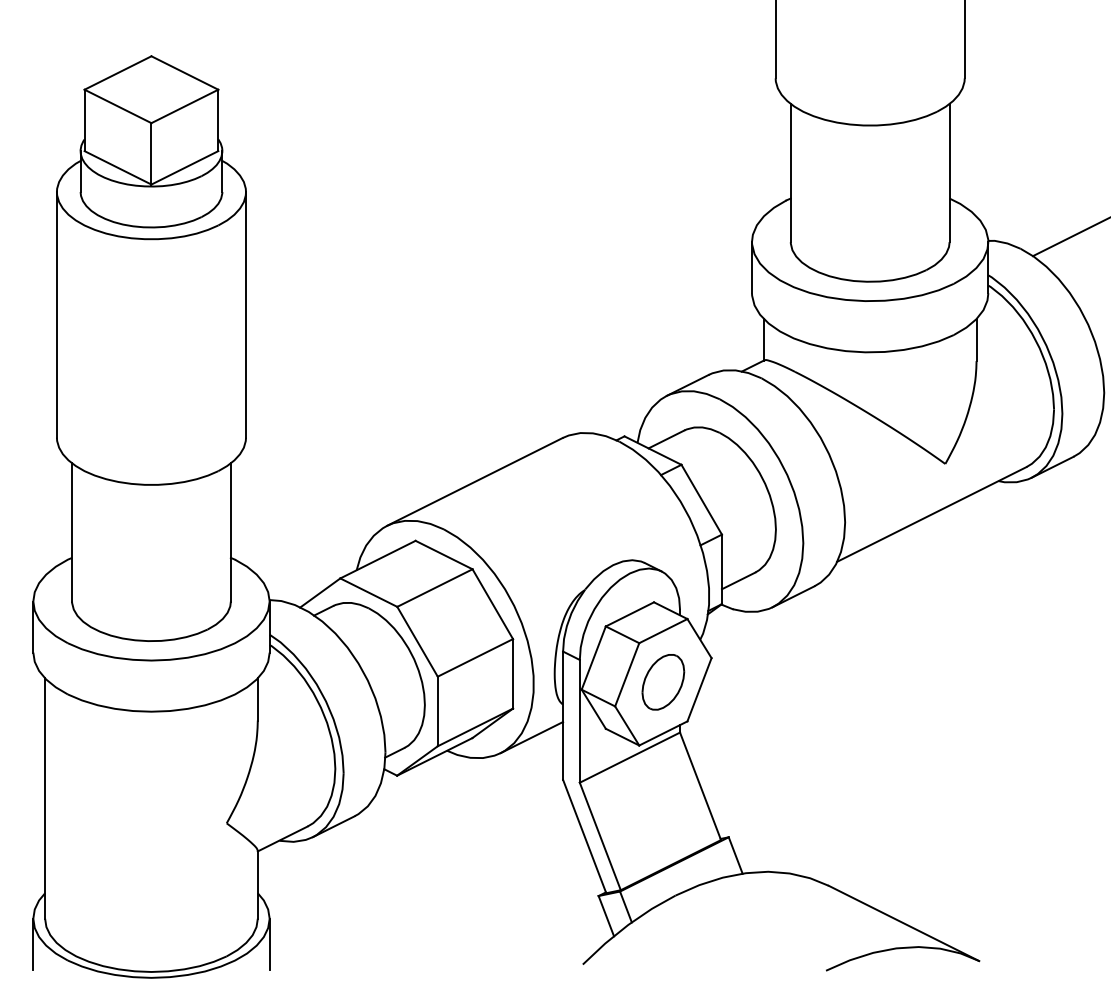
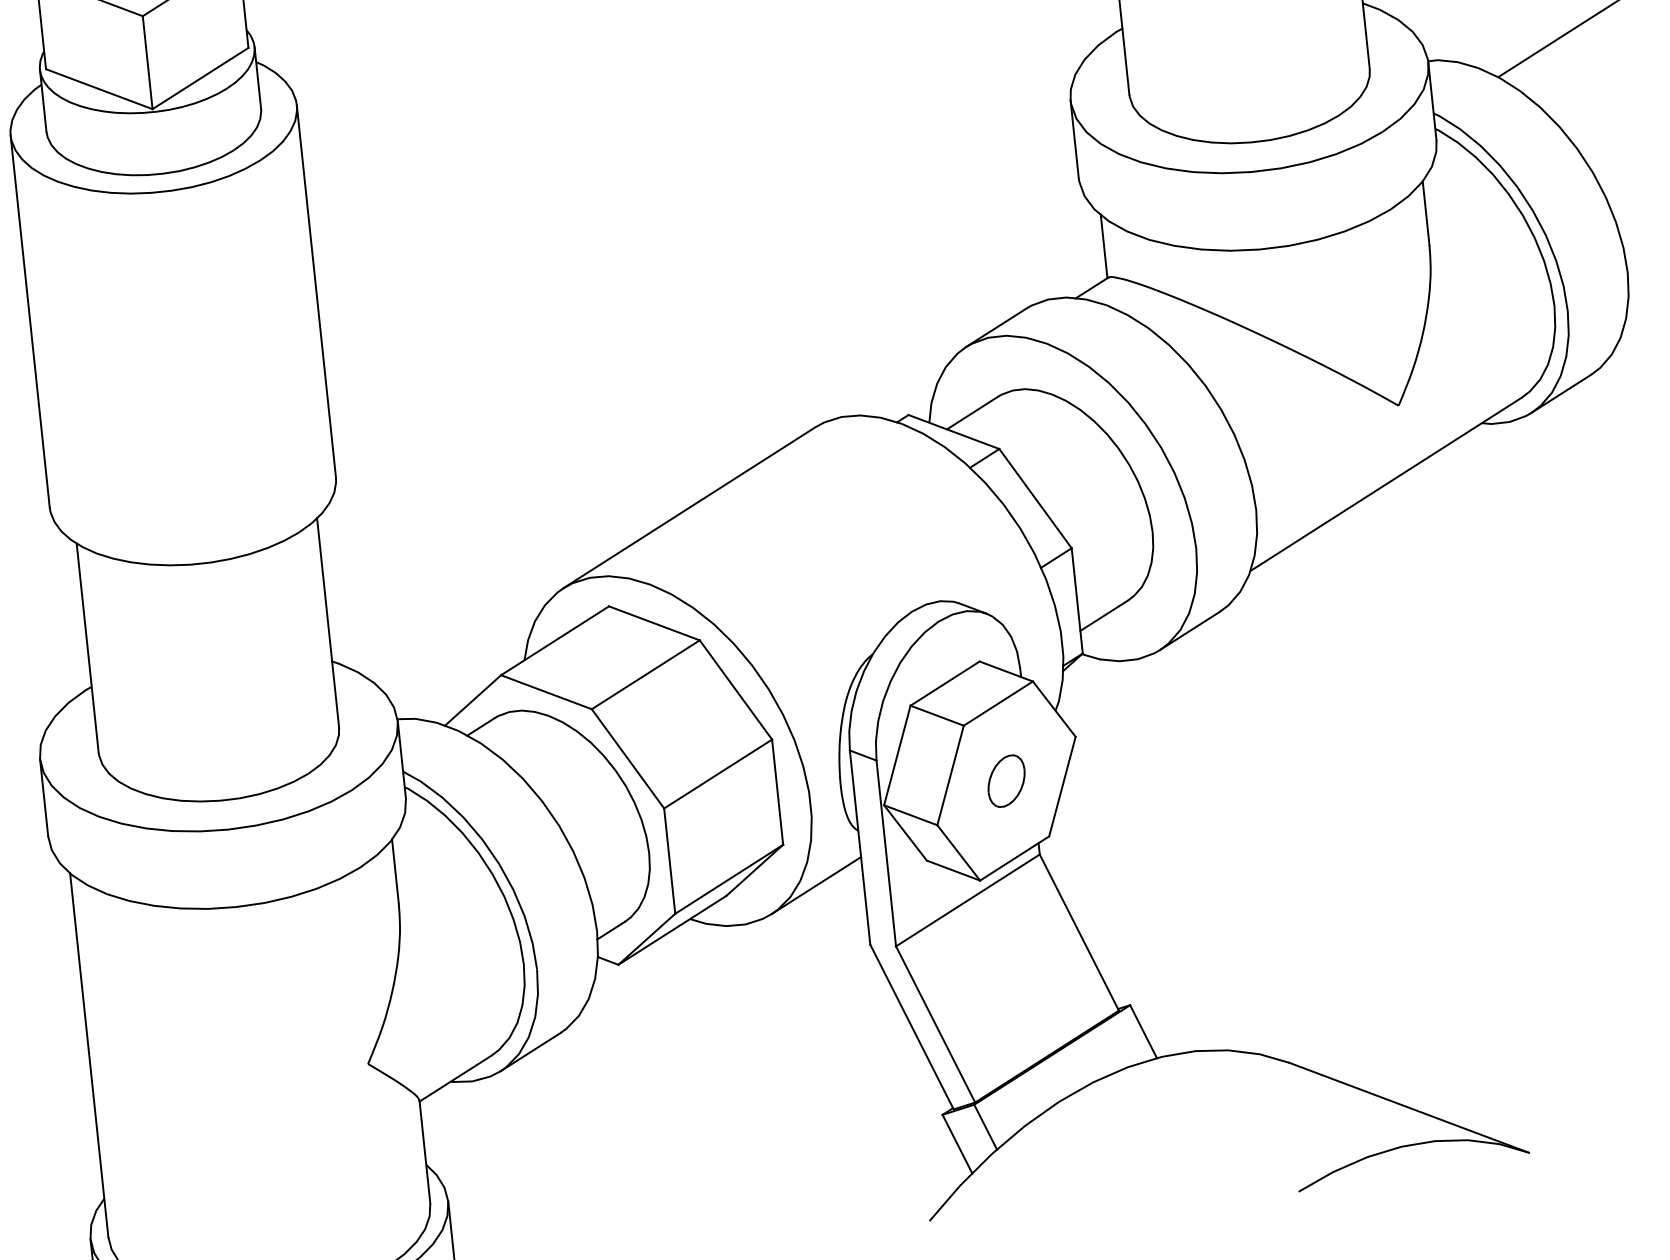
part: (663, 682) -> (1006, 781), size x0.6

